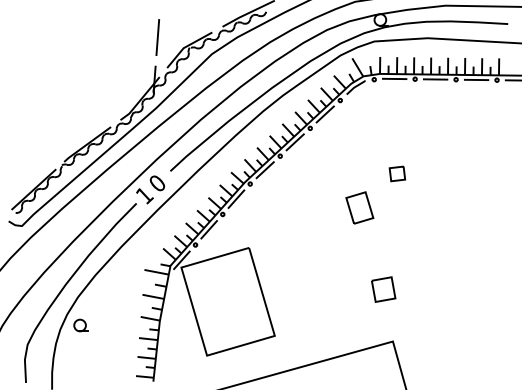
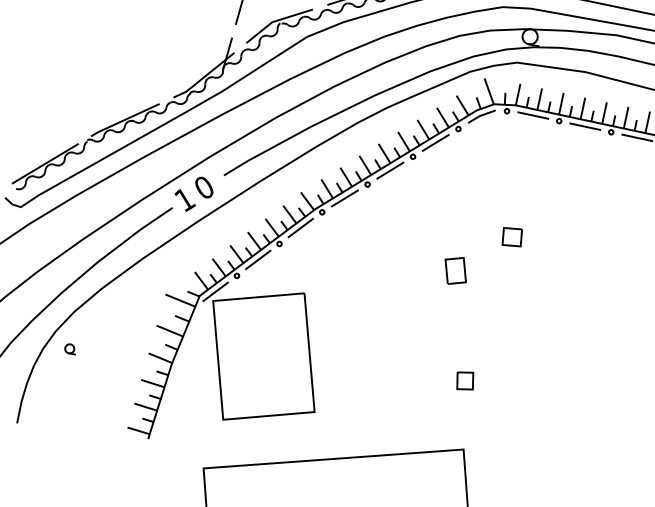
part: (359, 207) -> (455, 270), size x0.7
part: (383, 289) -> (464, 380), size x0.6
part: (80, 325) -> (69, 348), size x0.6

